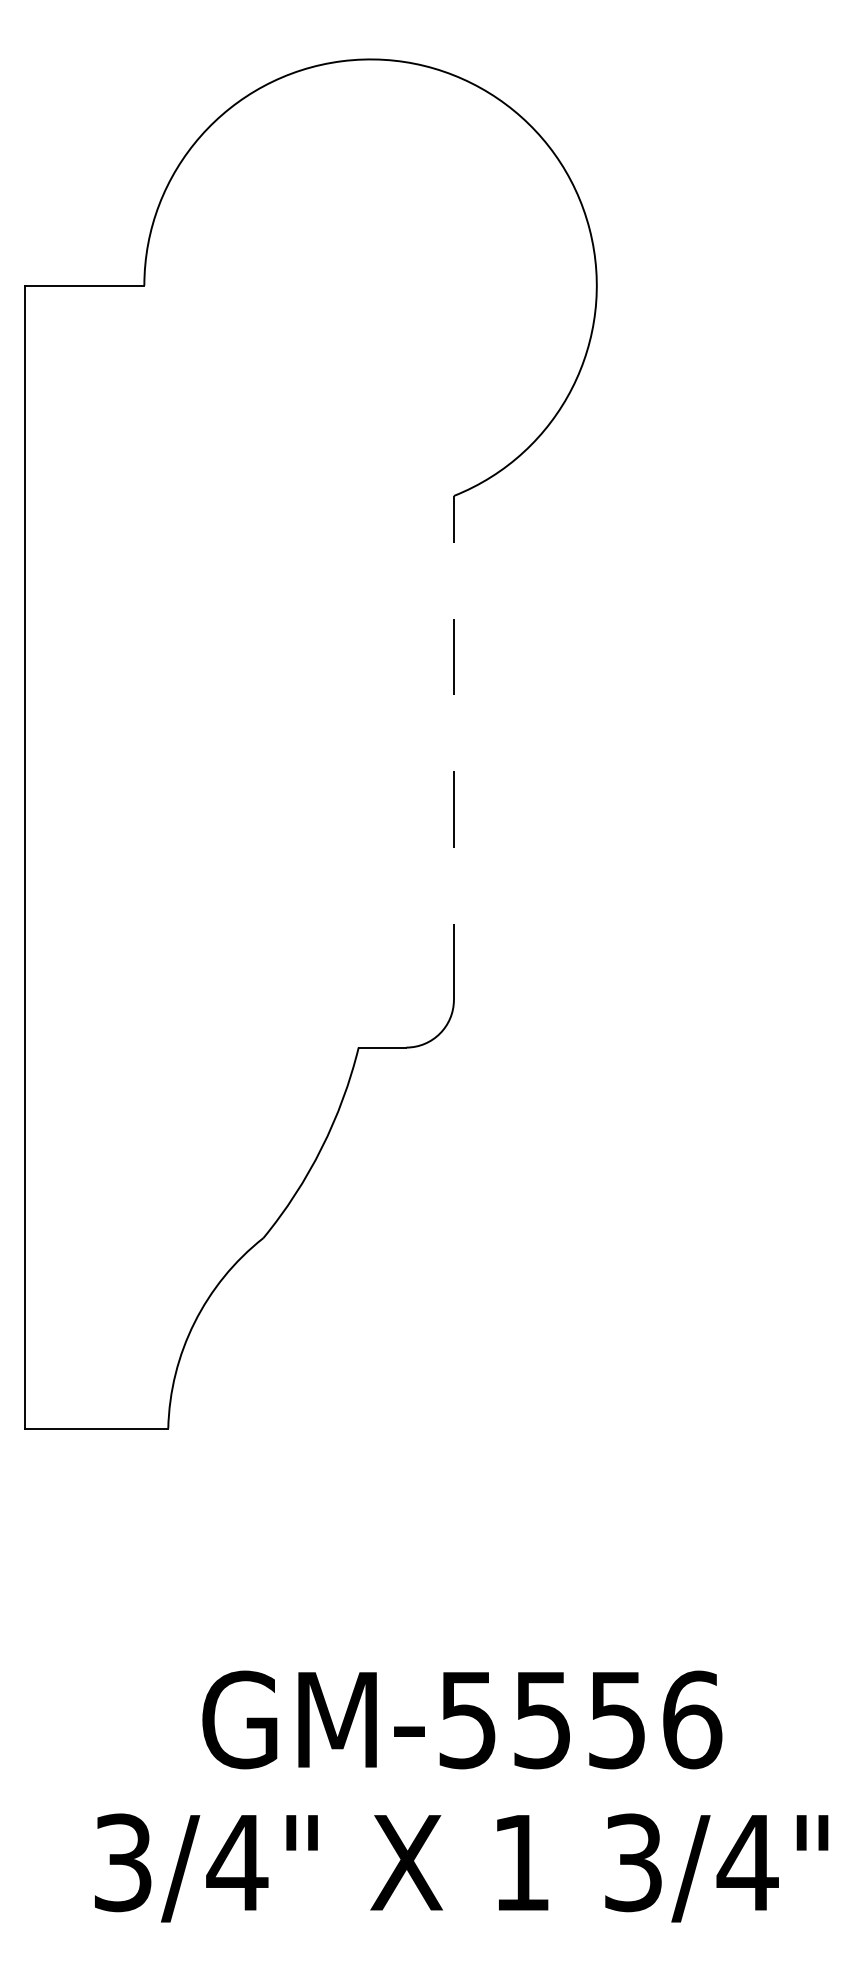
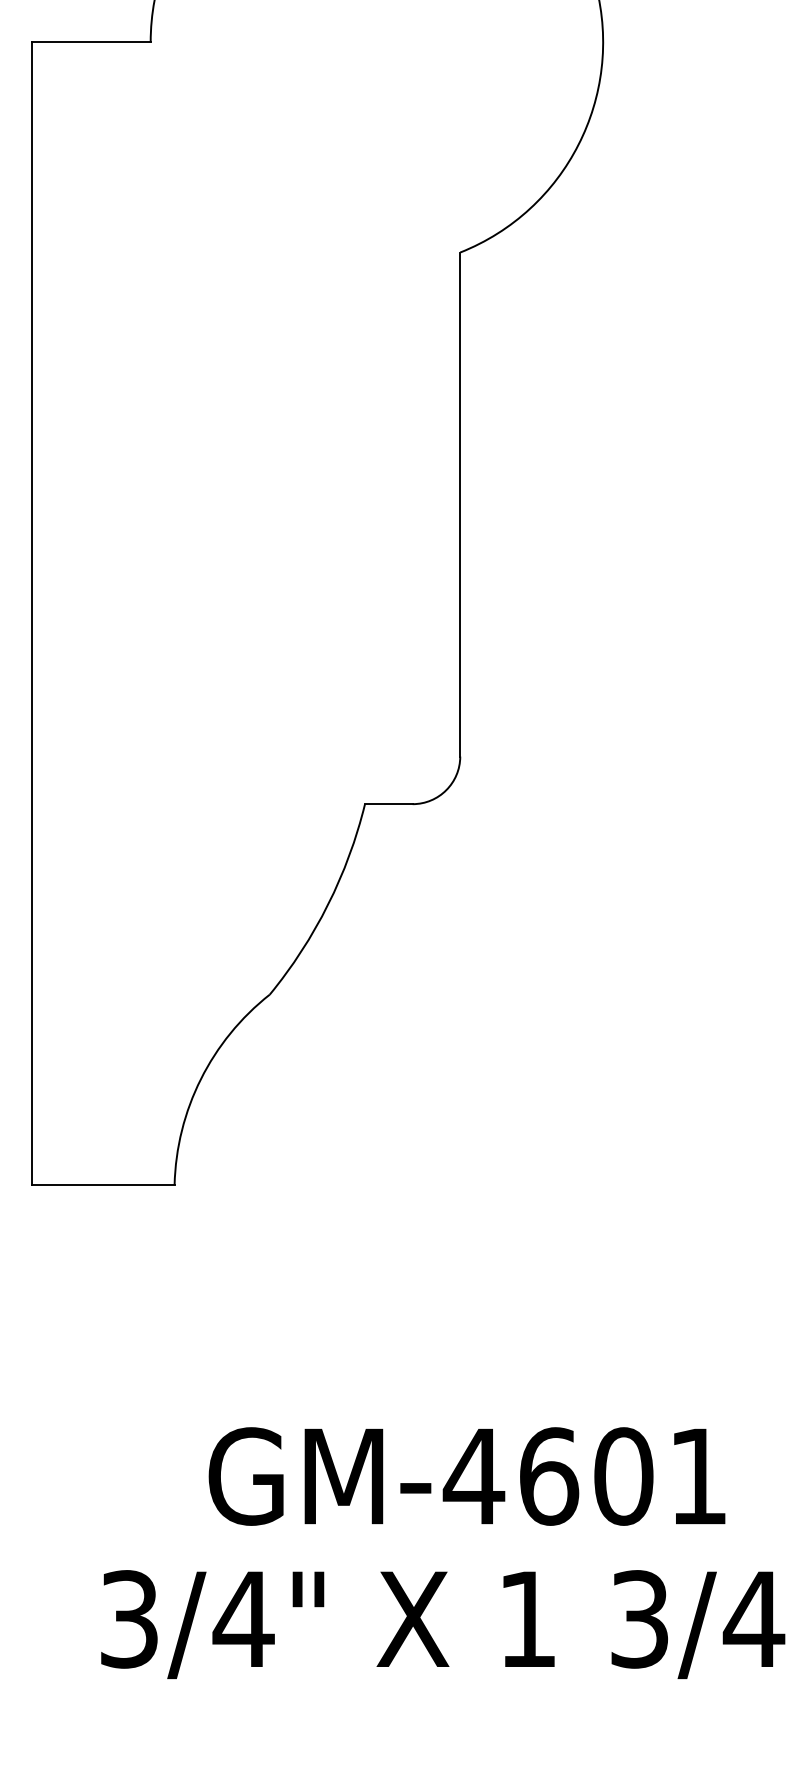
line: (453, 747) -> (459, 504), dashed -> solid
text: (579, 1719) -> (585, 1476), GM-5556 -> GM-4601

